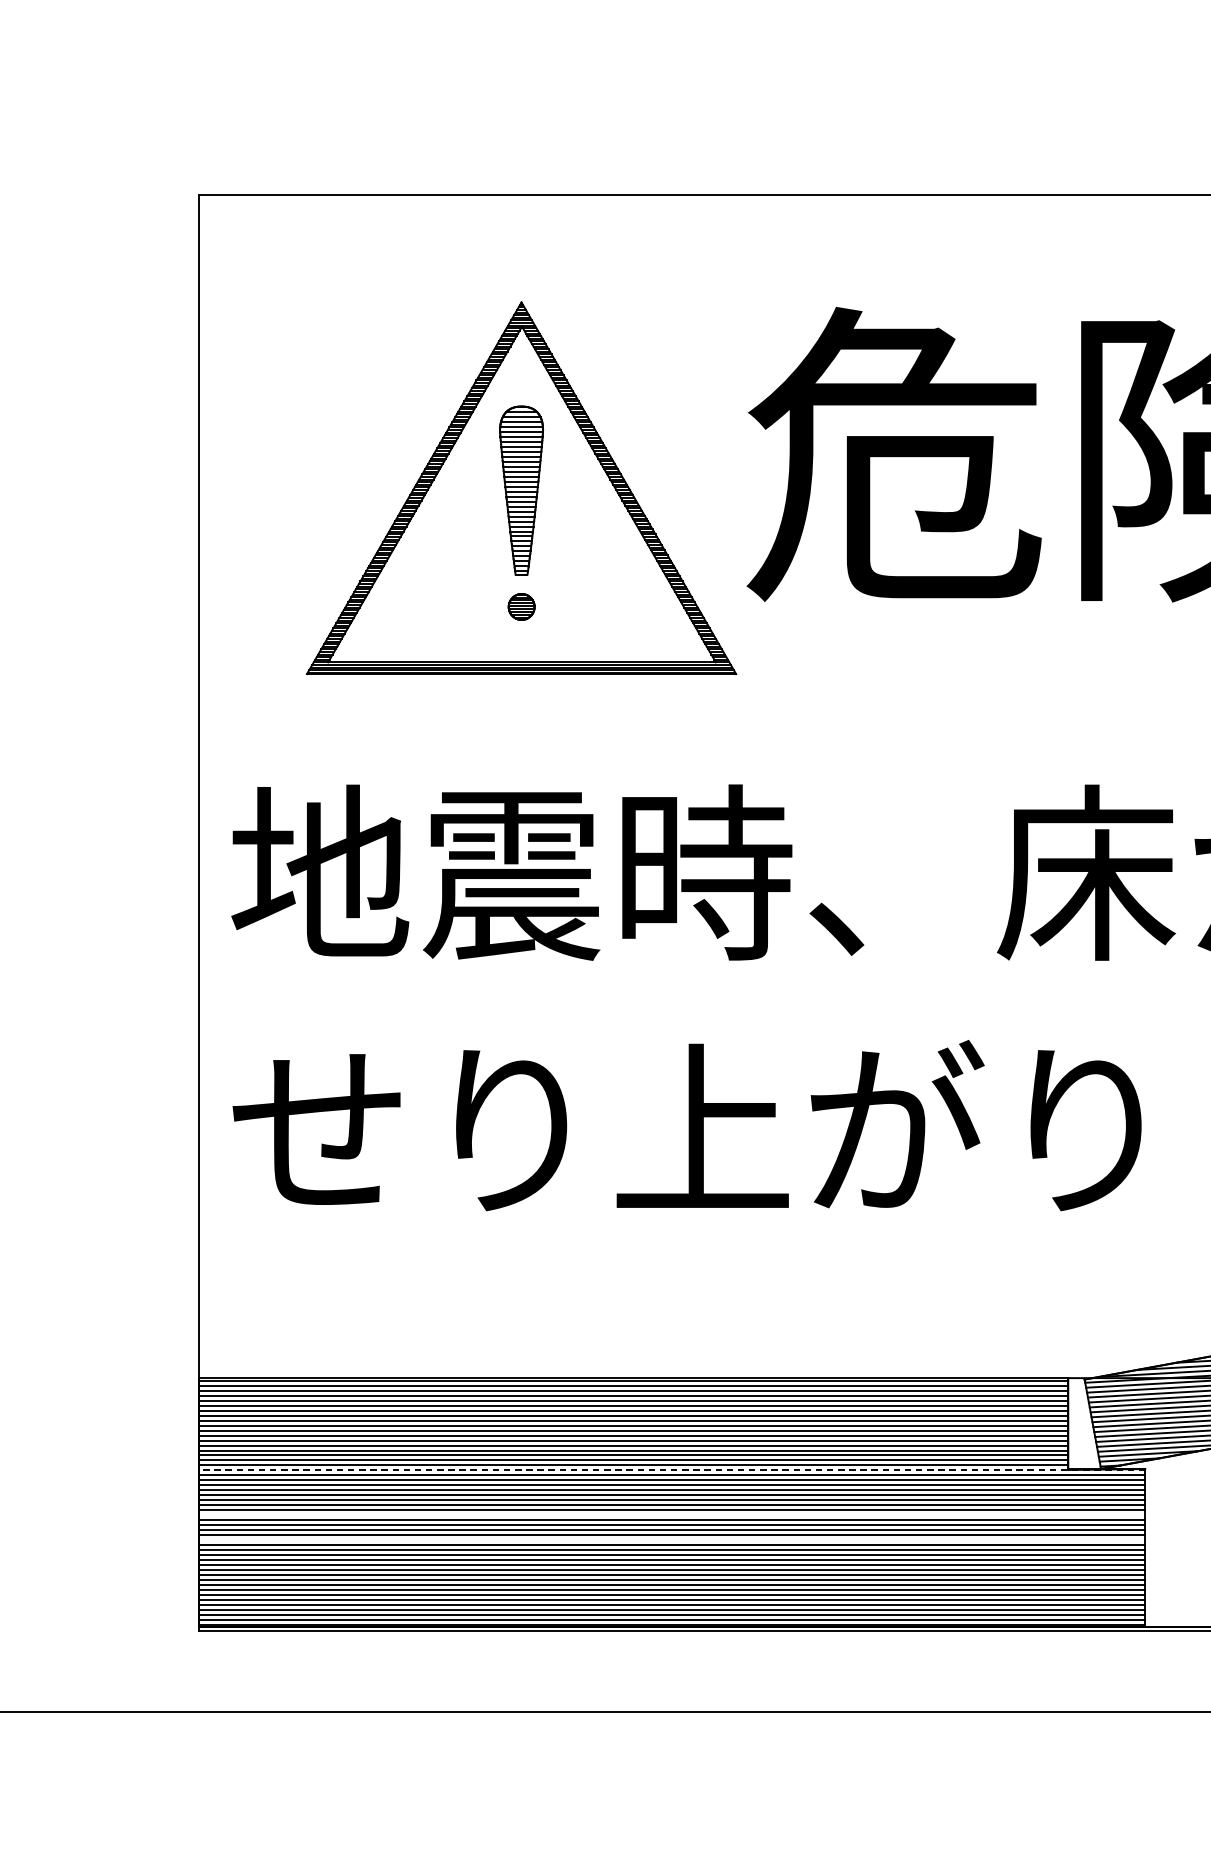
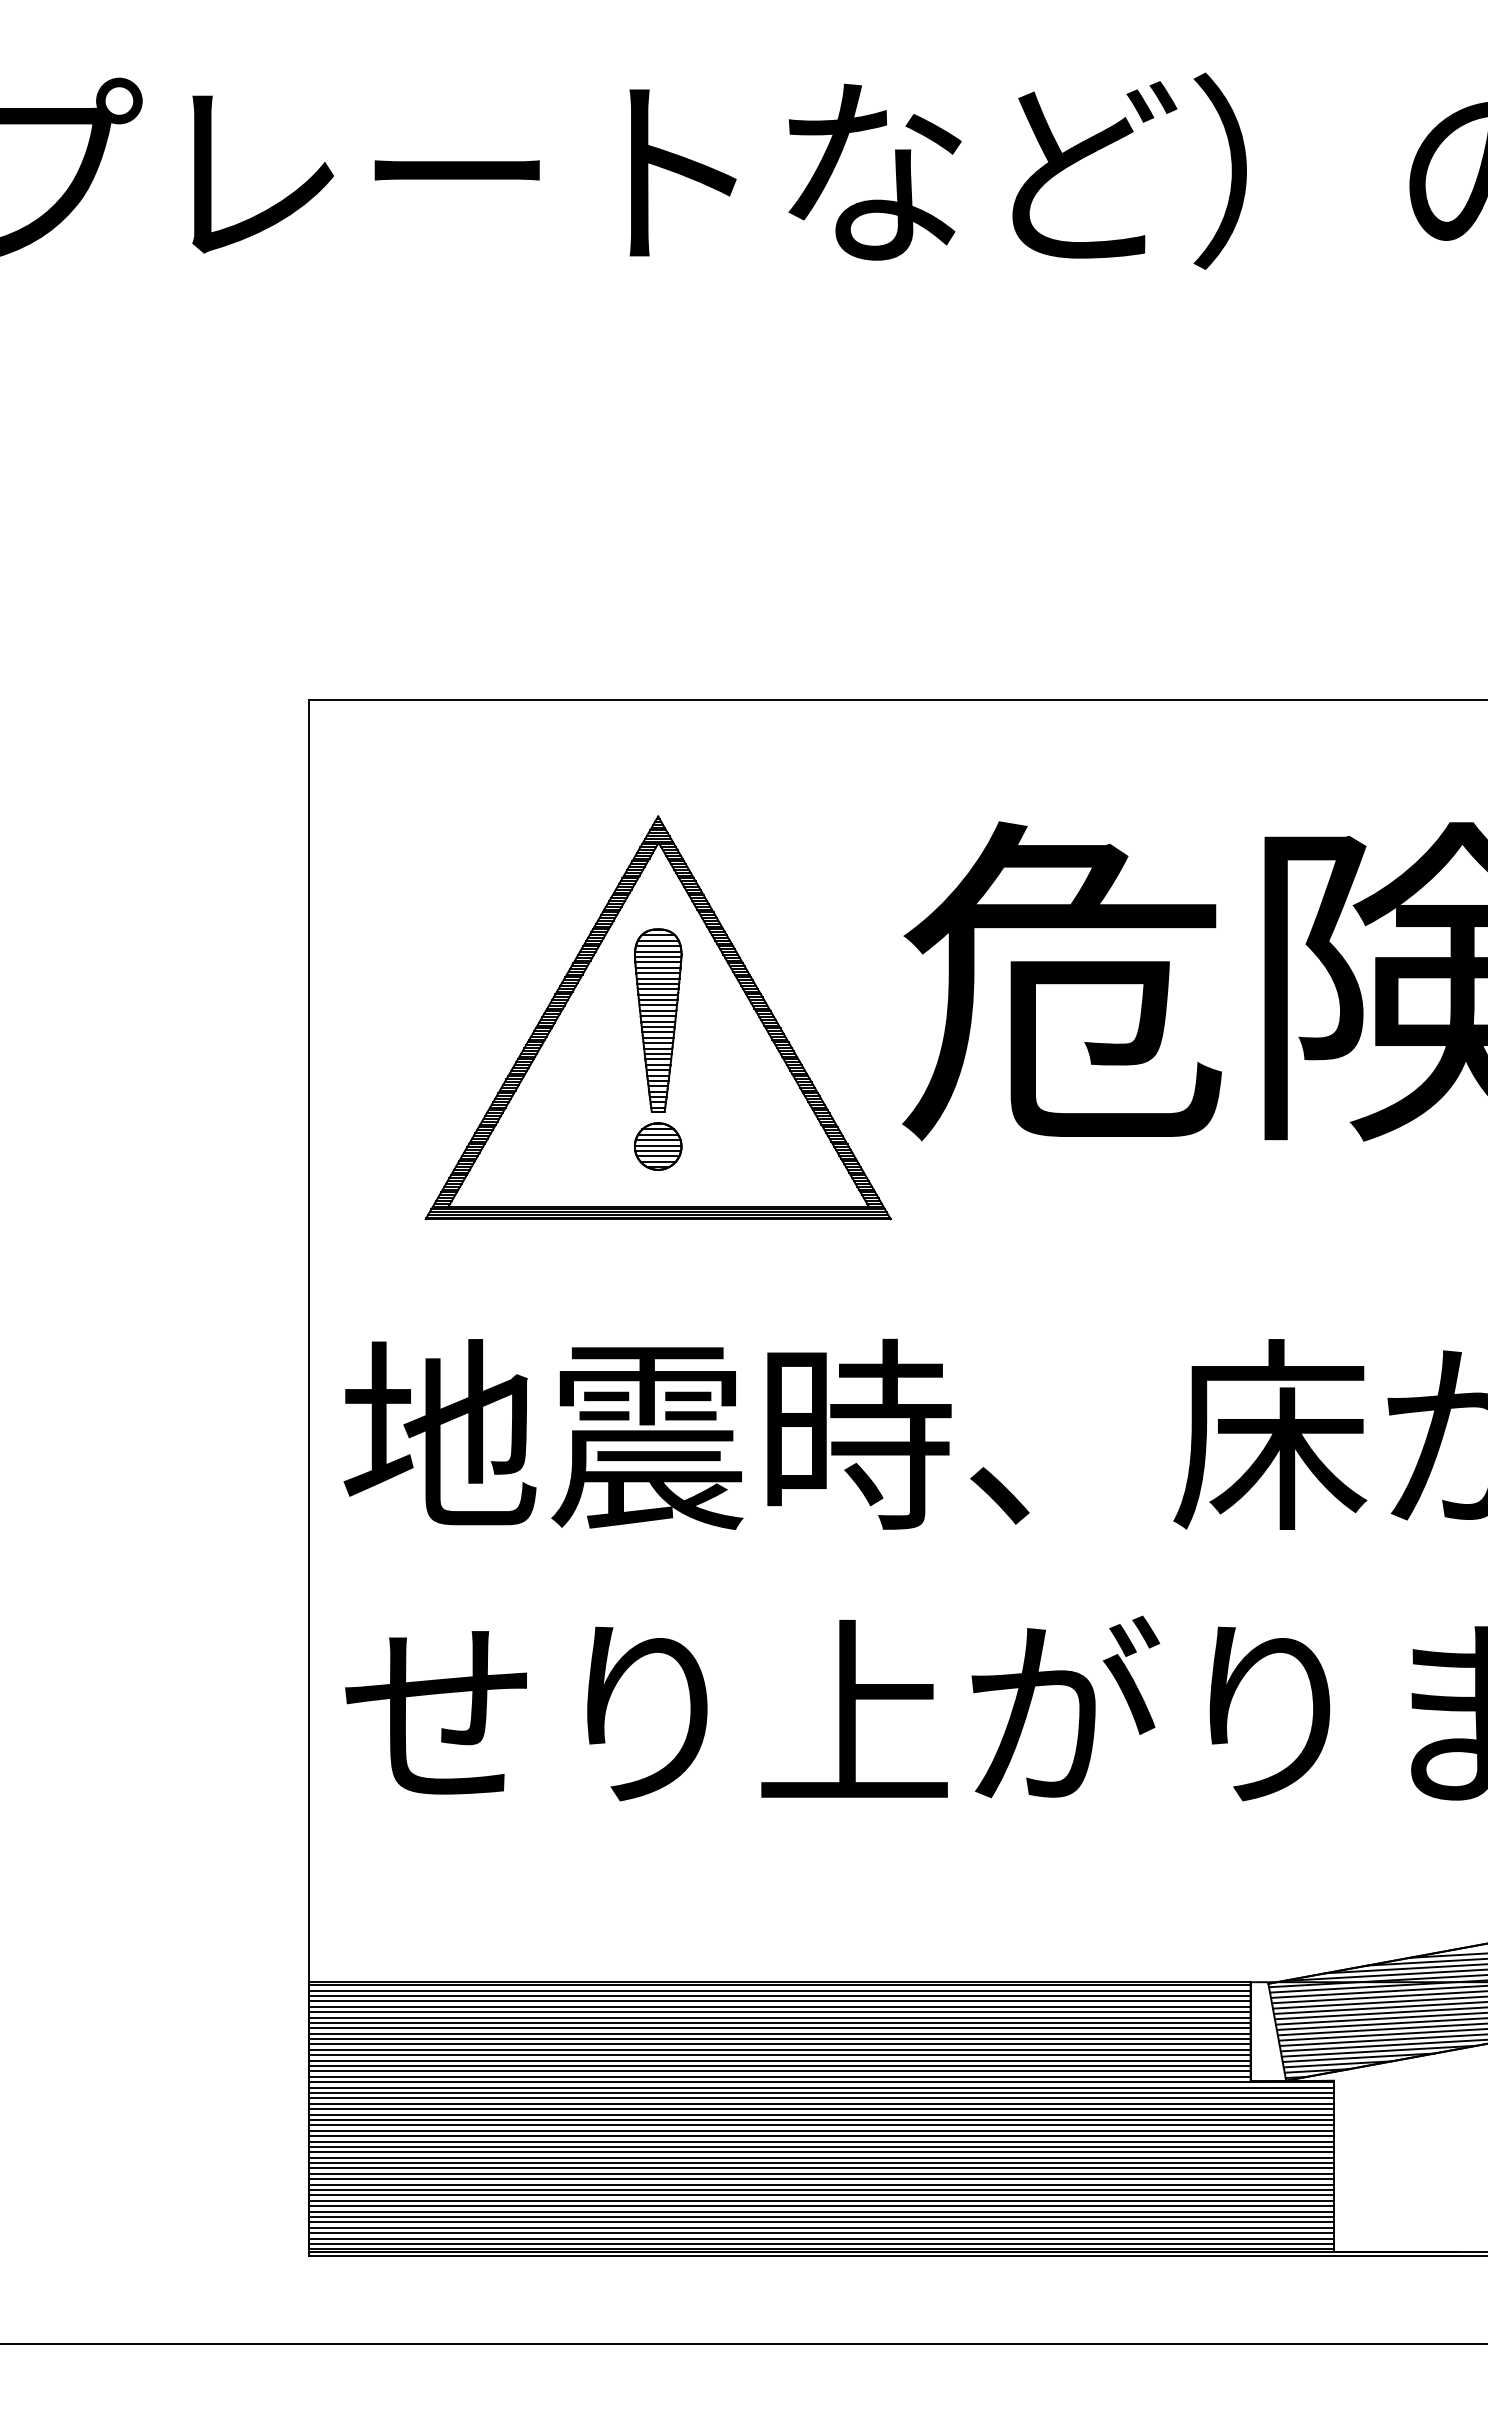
part: (521, 606) -> (658, 1146), size x1.67
line: (672, 1470) -> (821, 2082), dashed -> solid
line: (672, 1514) -> (821, 2130), added
line: (672, 1539) -> (821, 2157), added

